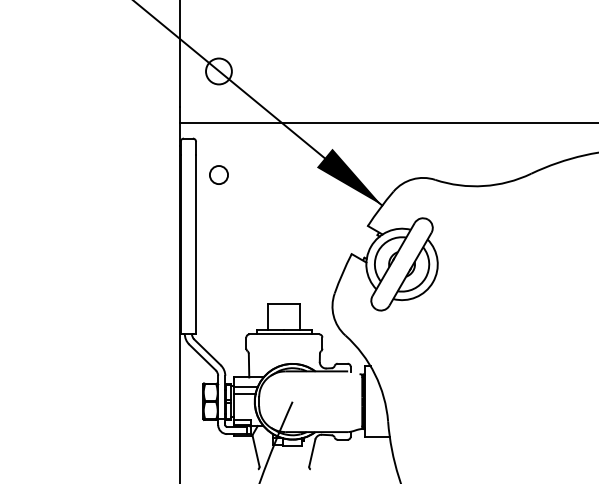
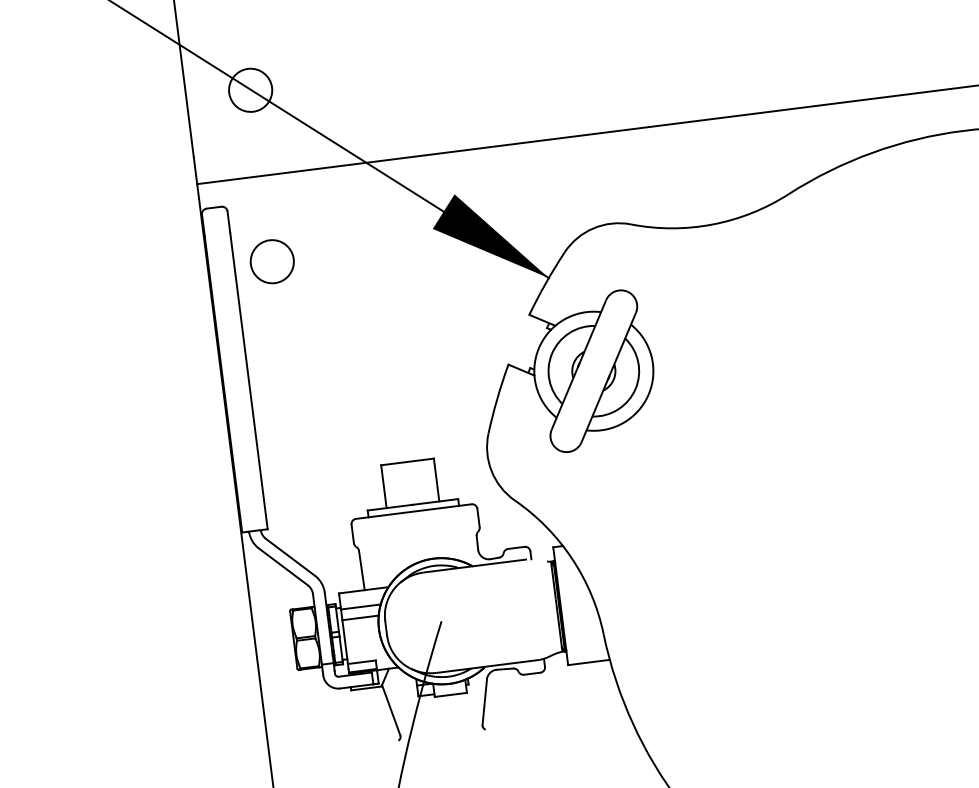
circle: (218, 174) -> (271, 260), size x1.43

